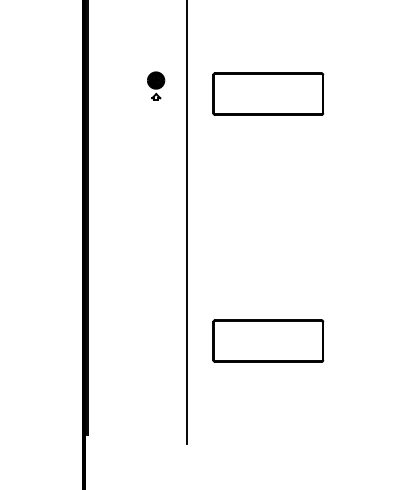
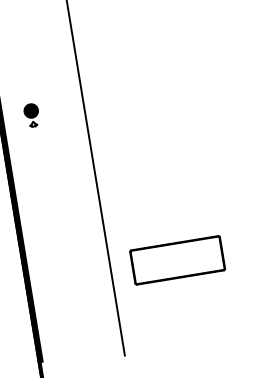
part: (156, 85) -> (32, 114), moved
part: (268, 93) -> (144, 57), removed

